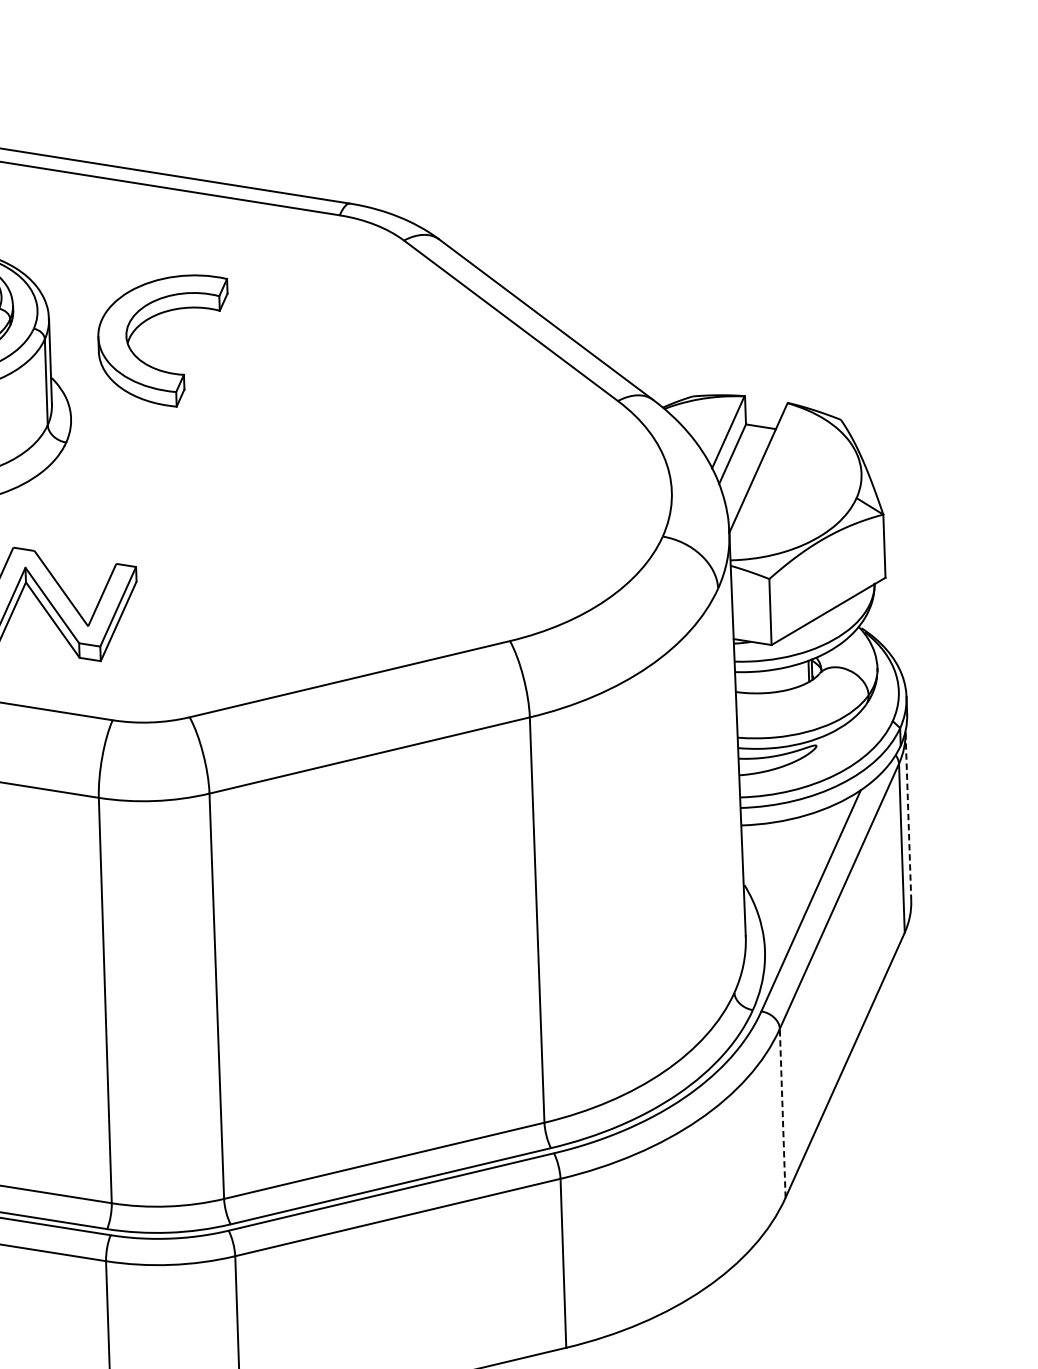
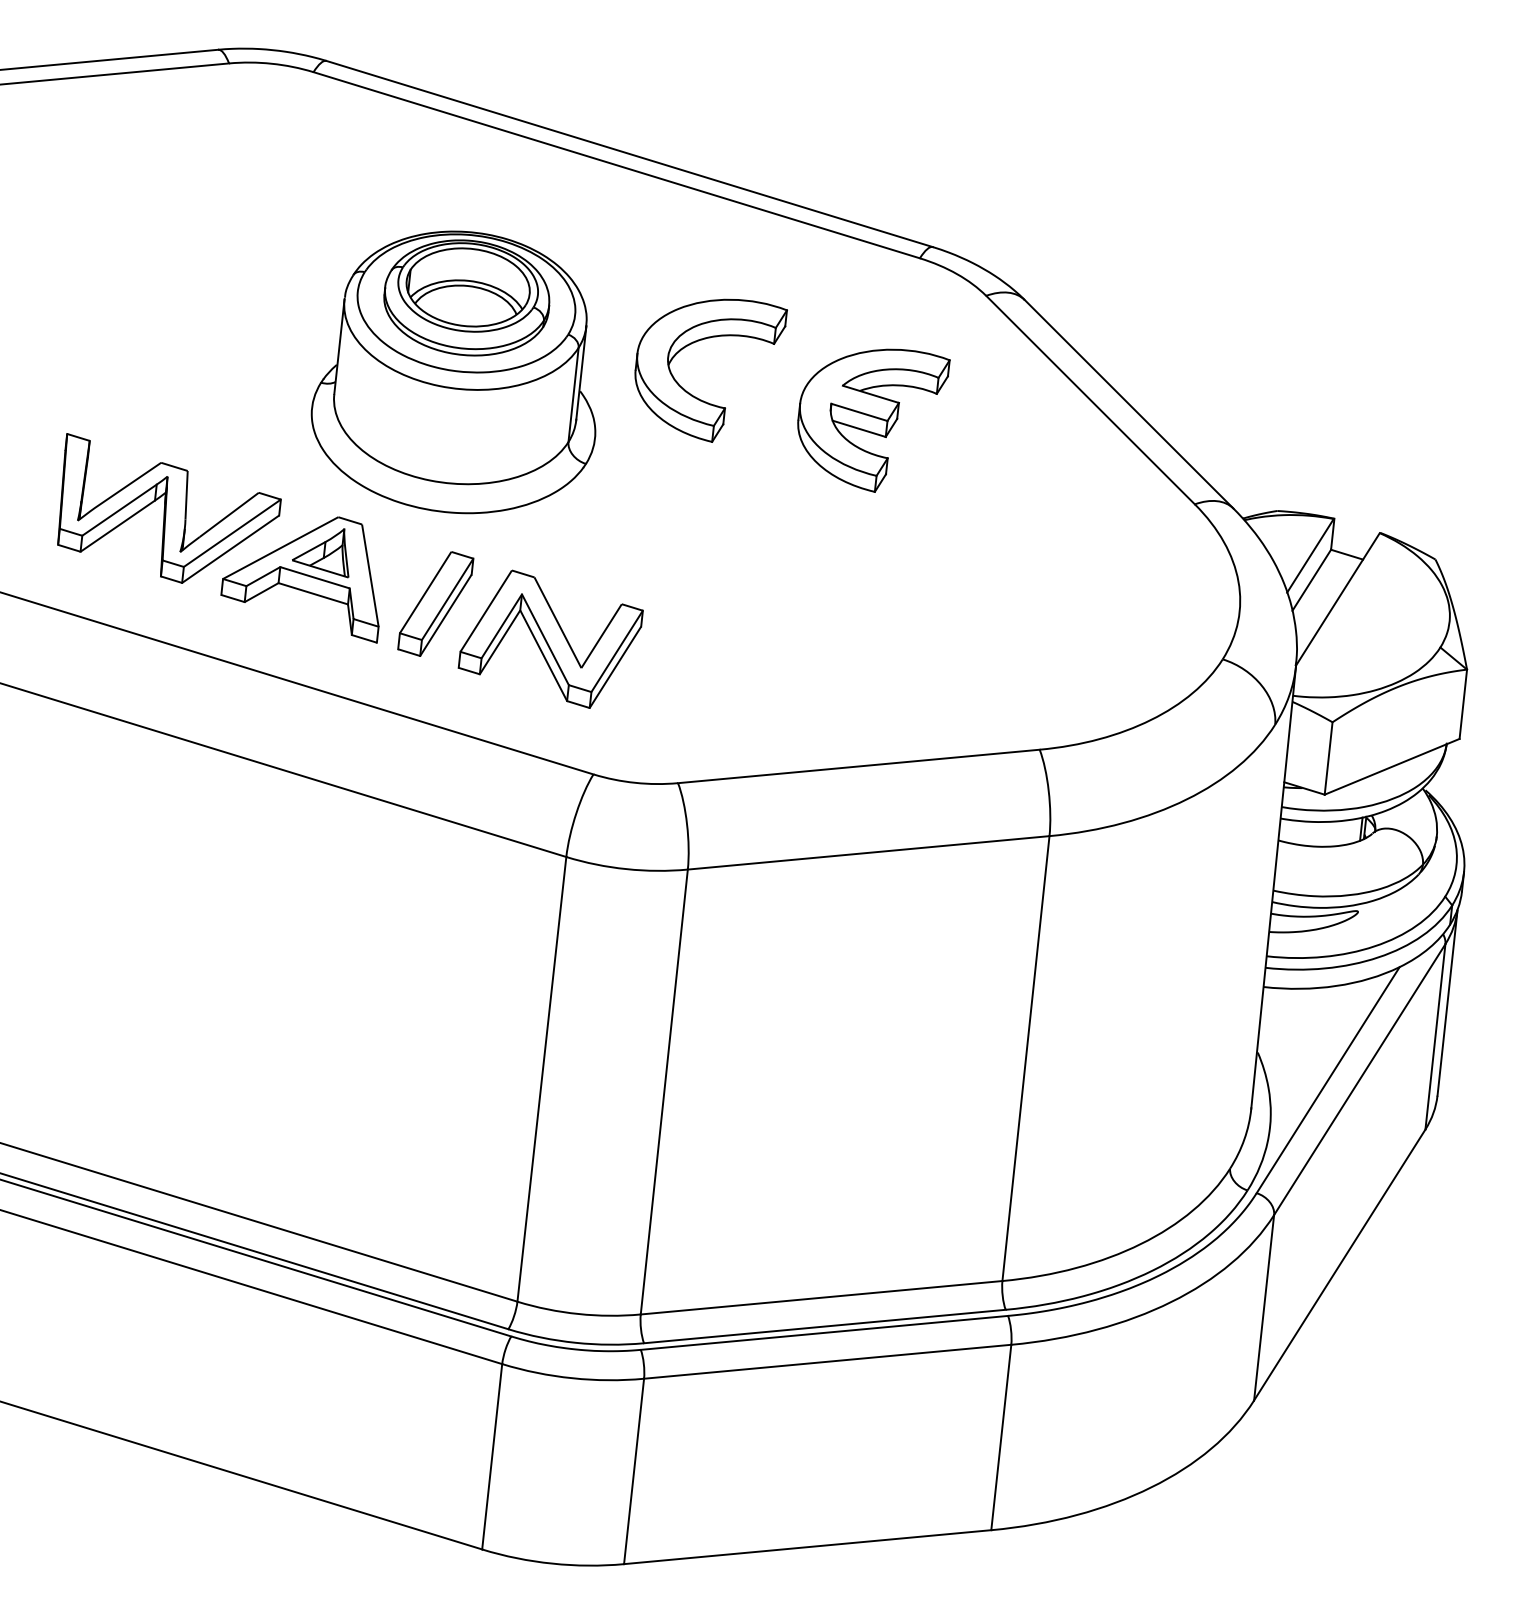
part: (318, 366) -> (873, 420), added
line: (908, 815) -> (1447, 1002), dashed -> solid
line: (783, 1113) -> (1264, 1307), dashed -> solid

